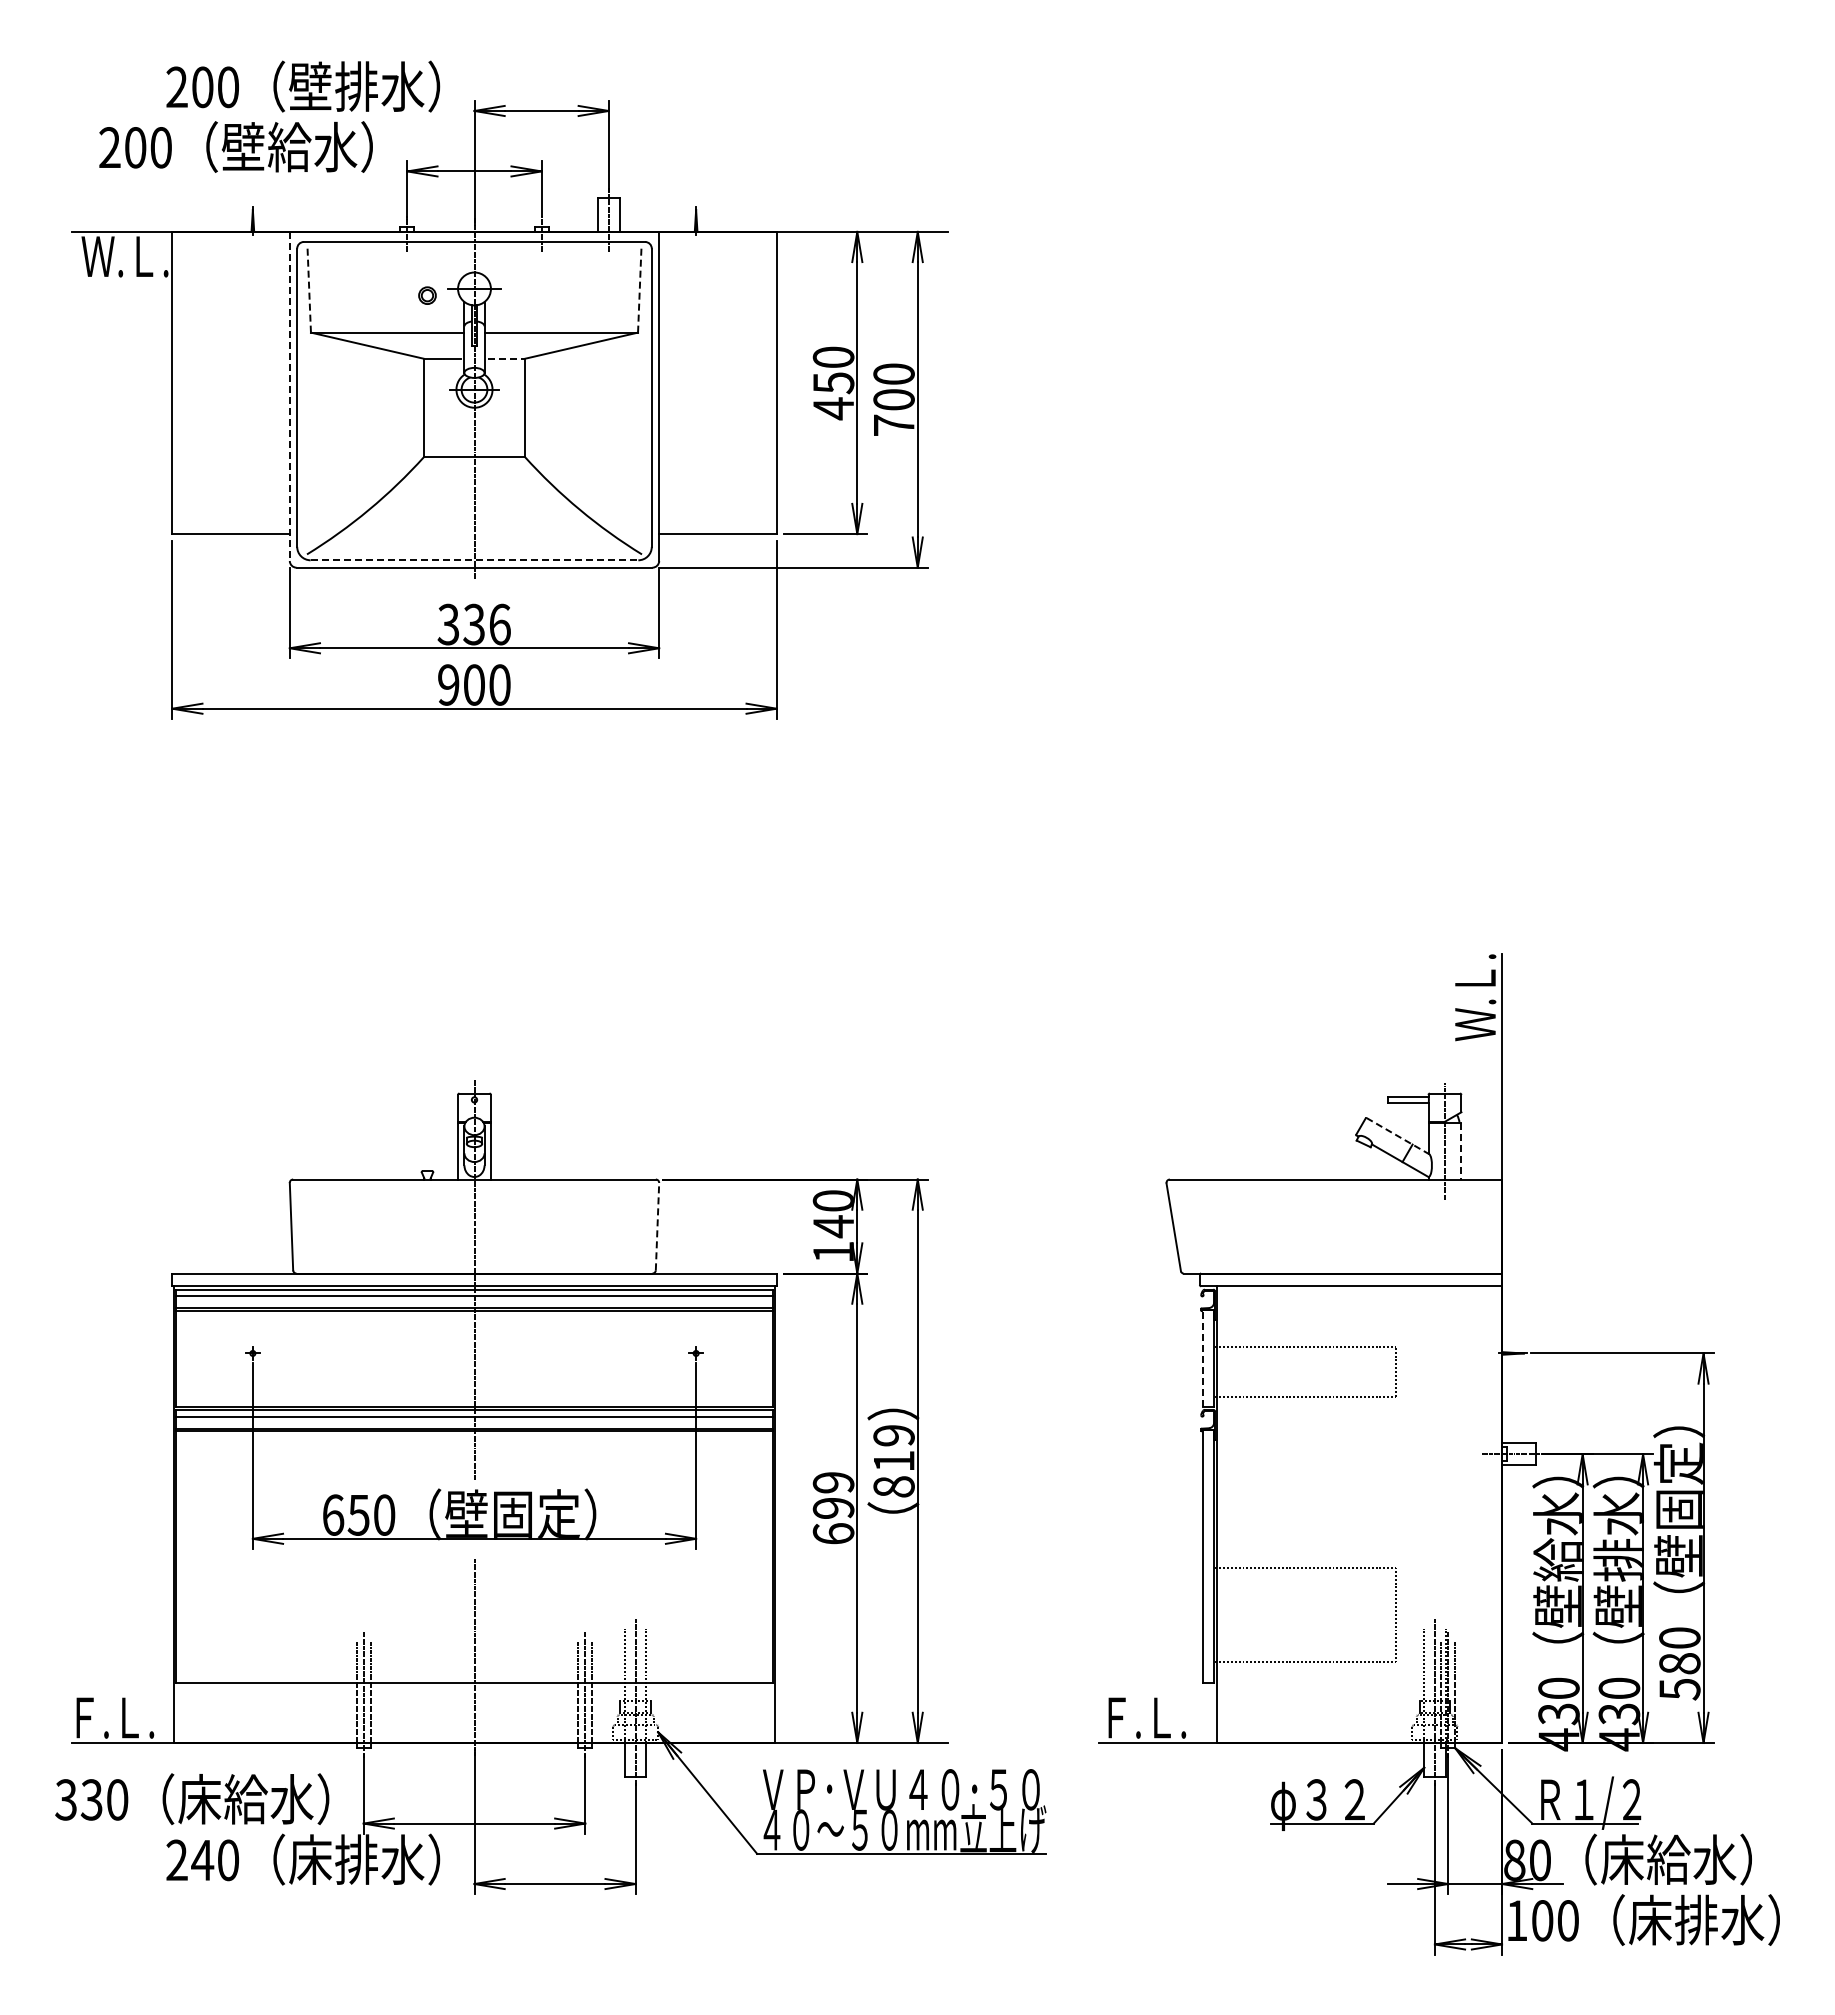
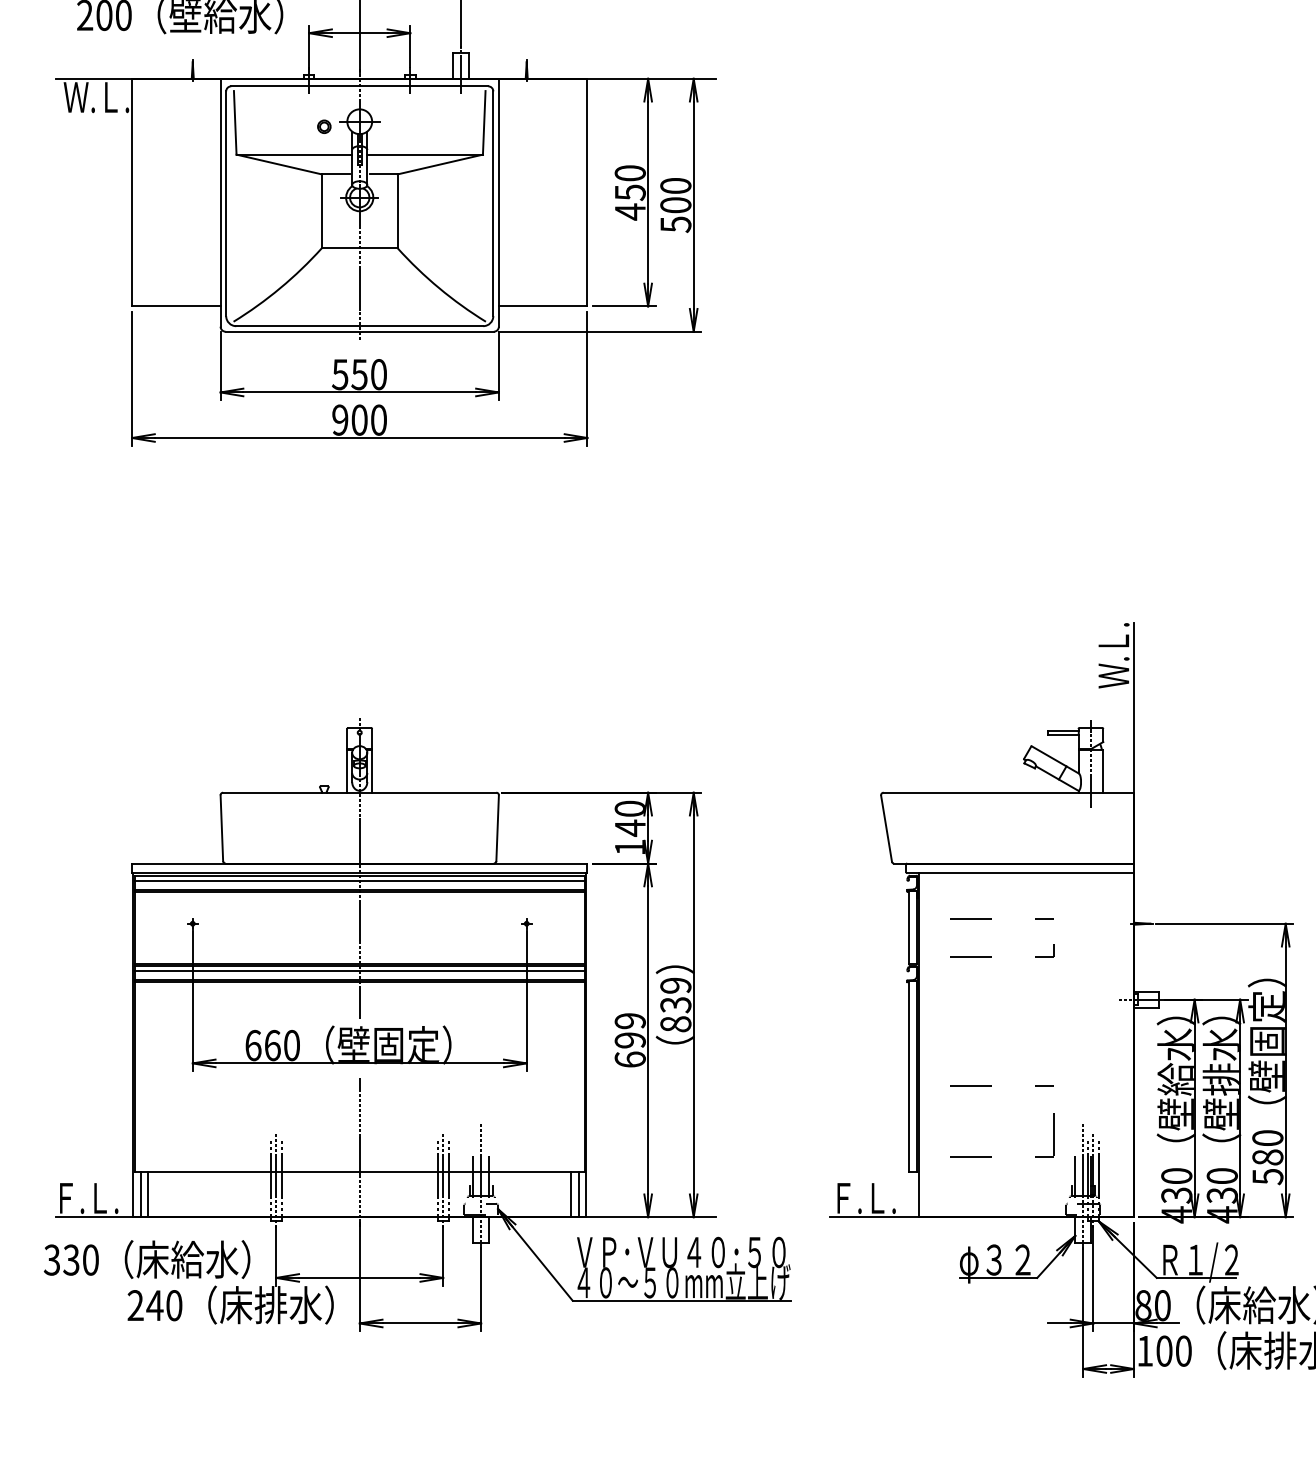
line: (309, 289) -> (235, 122), dashed -> solid
line: (639, 289) -> (484, 122), dashed -> solid
line: (506, 358) -> (383, 174), dashed -> solid
line: (289, 396) -> (220, 202), dashed -> solid
text: (894, 425) -> (676, 224), 700 -> 500
line: (474, 560) -> (359, 326), dashed -> solid
text: (473, 624) -> (358, 374), 336 -> 550
line: (1397, 1135) -> (1055, 759), dashed -> solid
line: (1461, 1151) -> (1103, 771), dashed -> solid
line: (657, 1226) -> (497, 828), dashed -> solid
line: (1202, 1358) -> (908, 927), dashed -> solid
text: (893, 1461) -> (675, 1005), 819 -> 839
text: (358, 1514) -> (272, 1045), 650 -> 660
line: (183, 1712) -> (140, 1194), added
line: (193, 1712) -> (148, 1194), added
line: (755, 1712) -> (571, 1194), added
line: (765, 1712) -> (578, 1194), added

